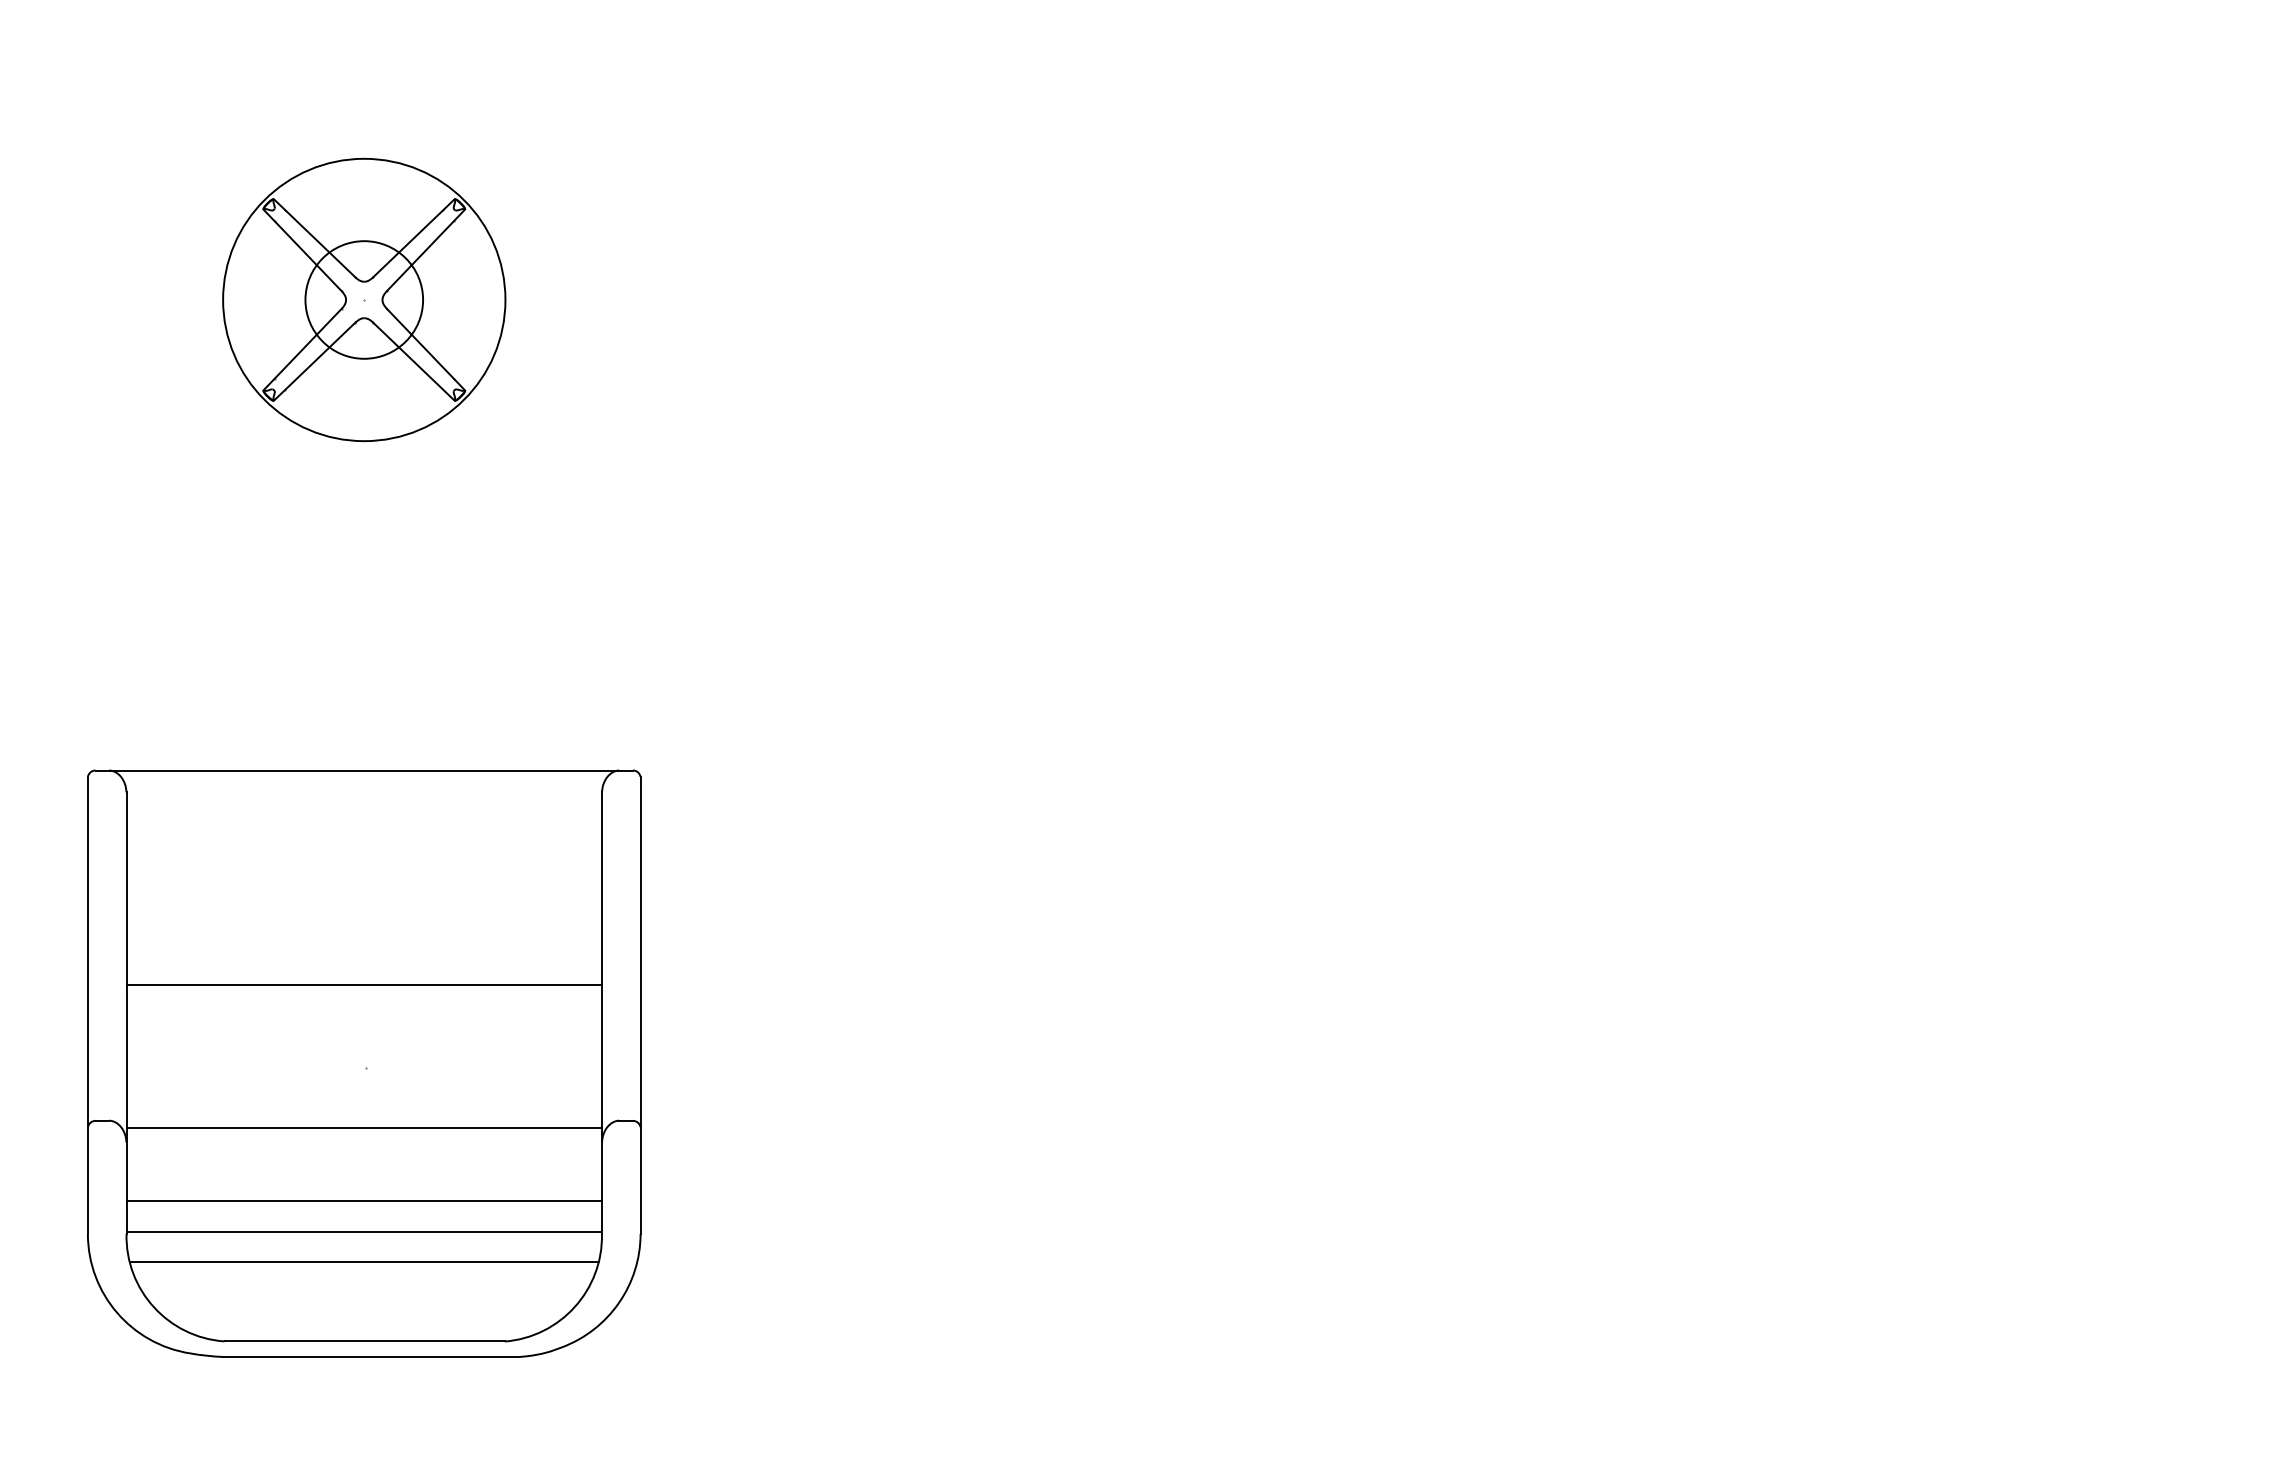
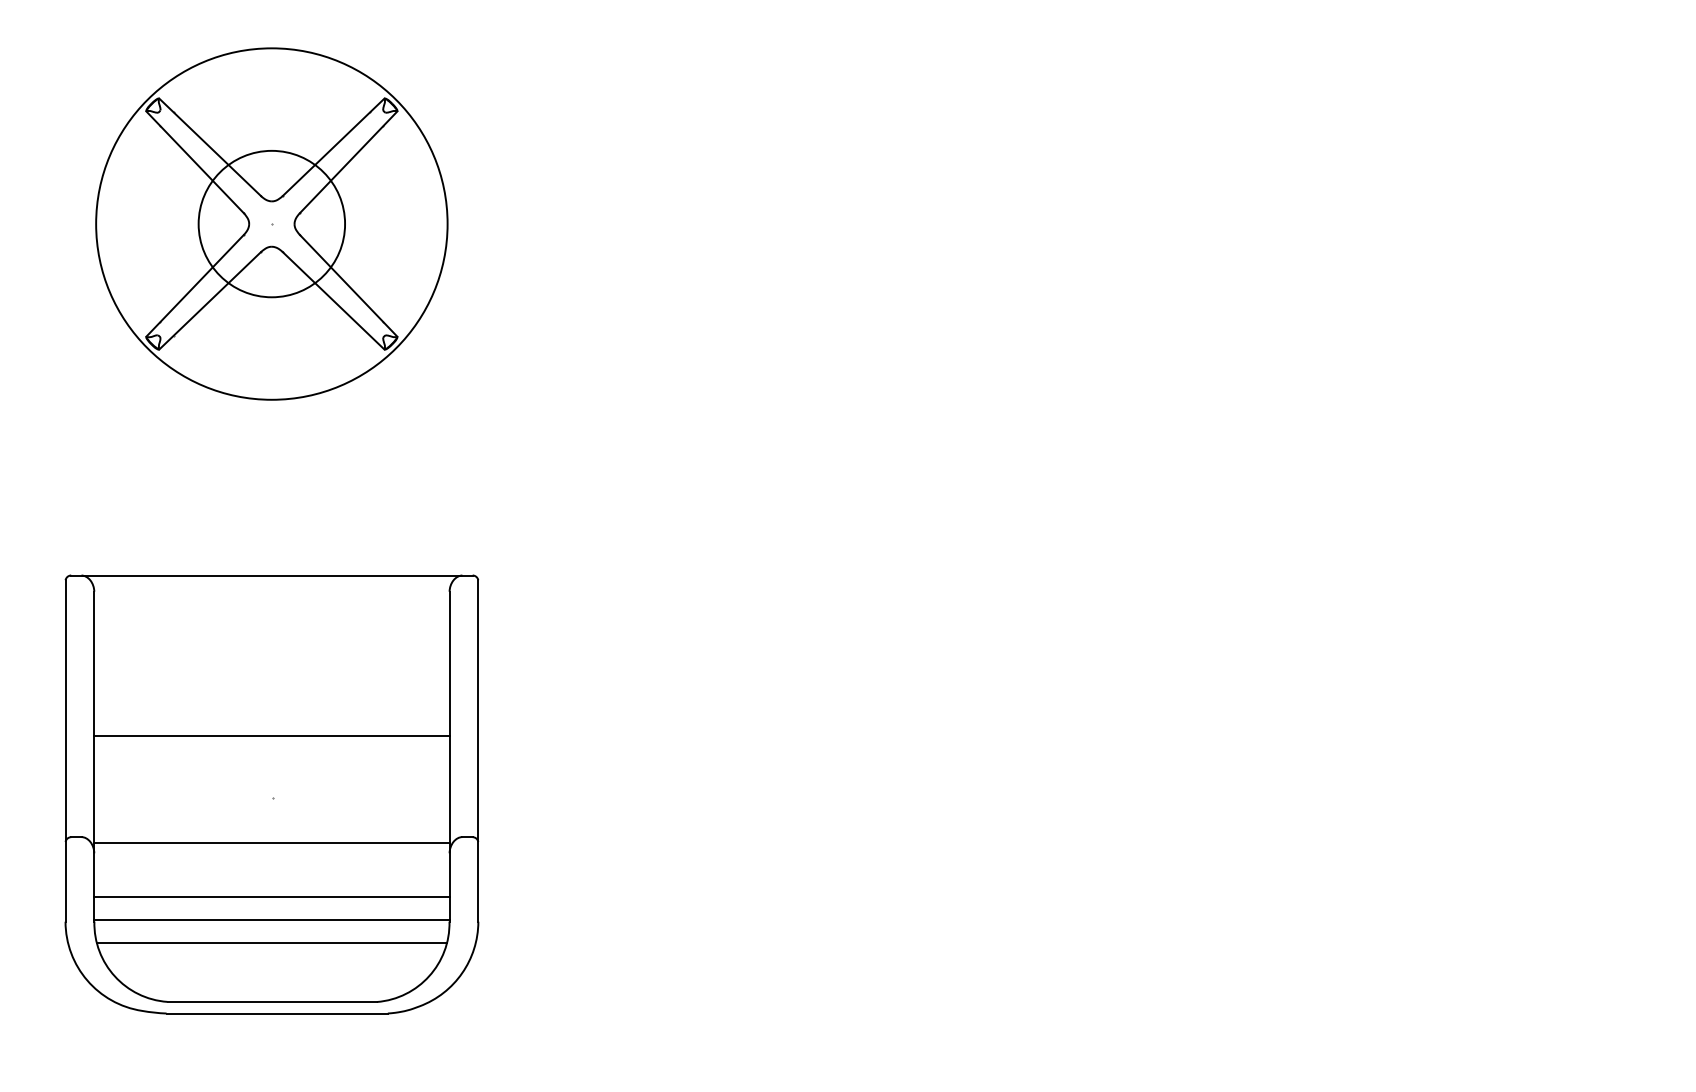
part: (364, 299) -> (272, 223), size x1.67

